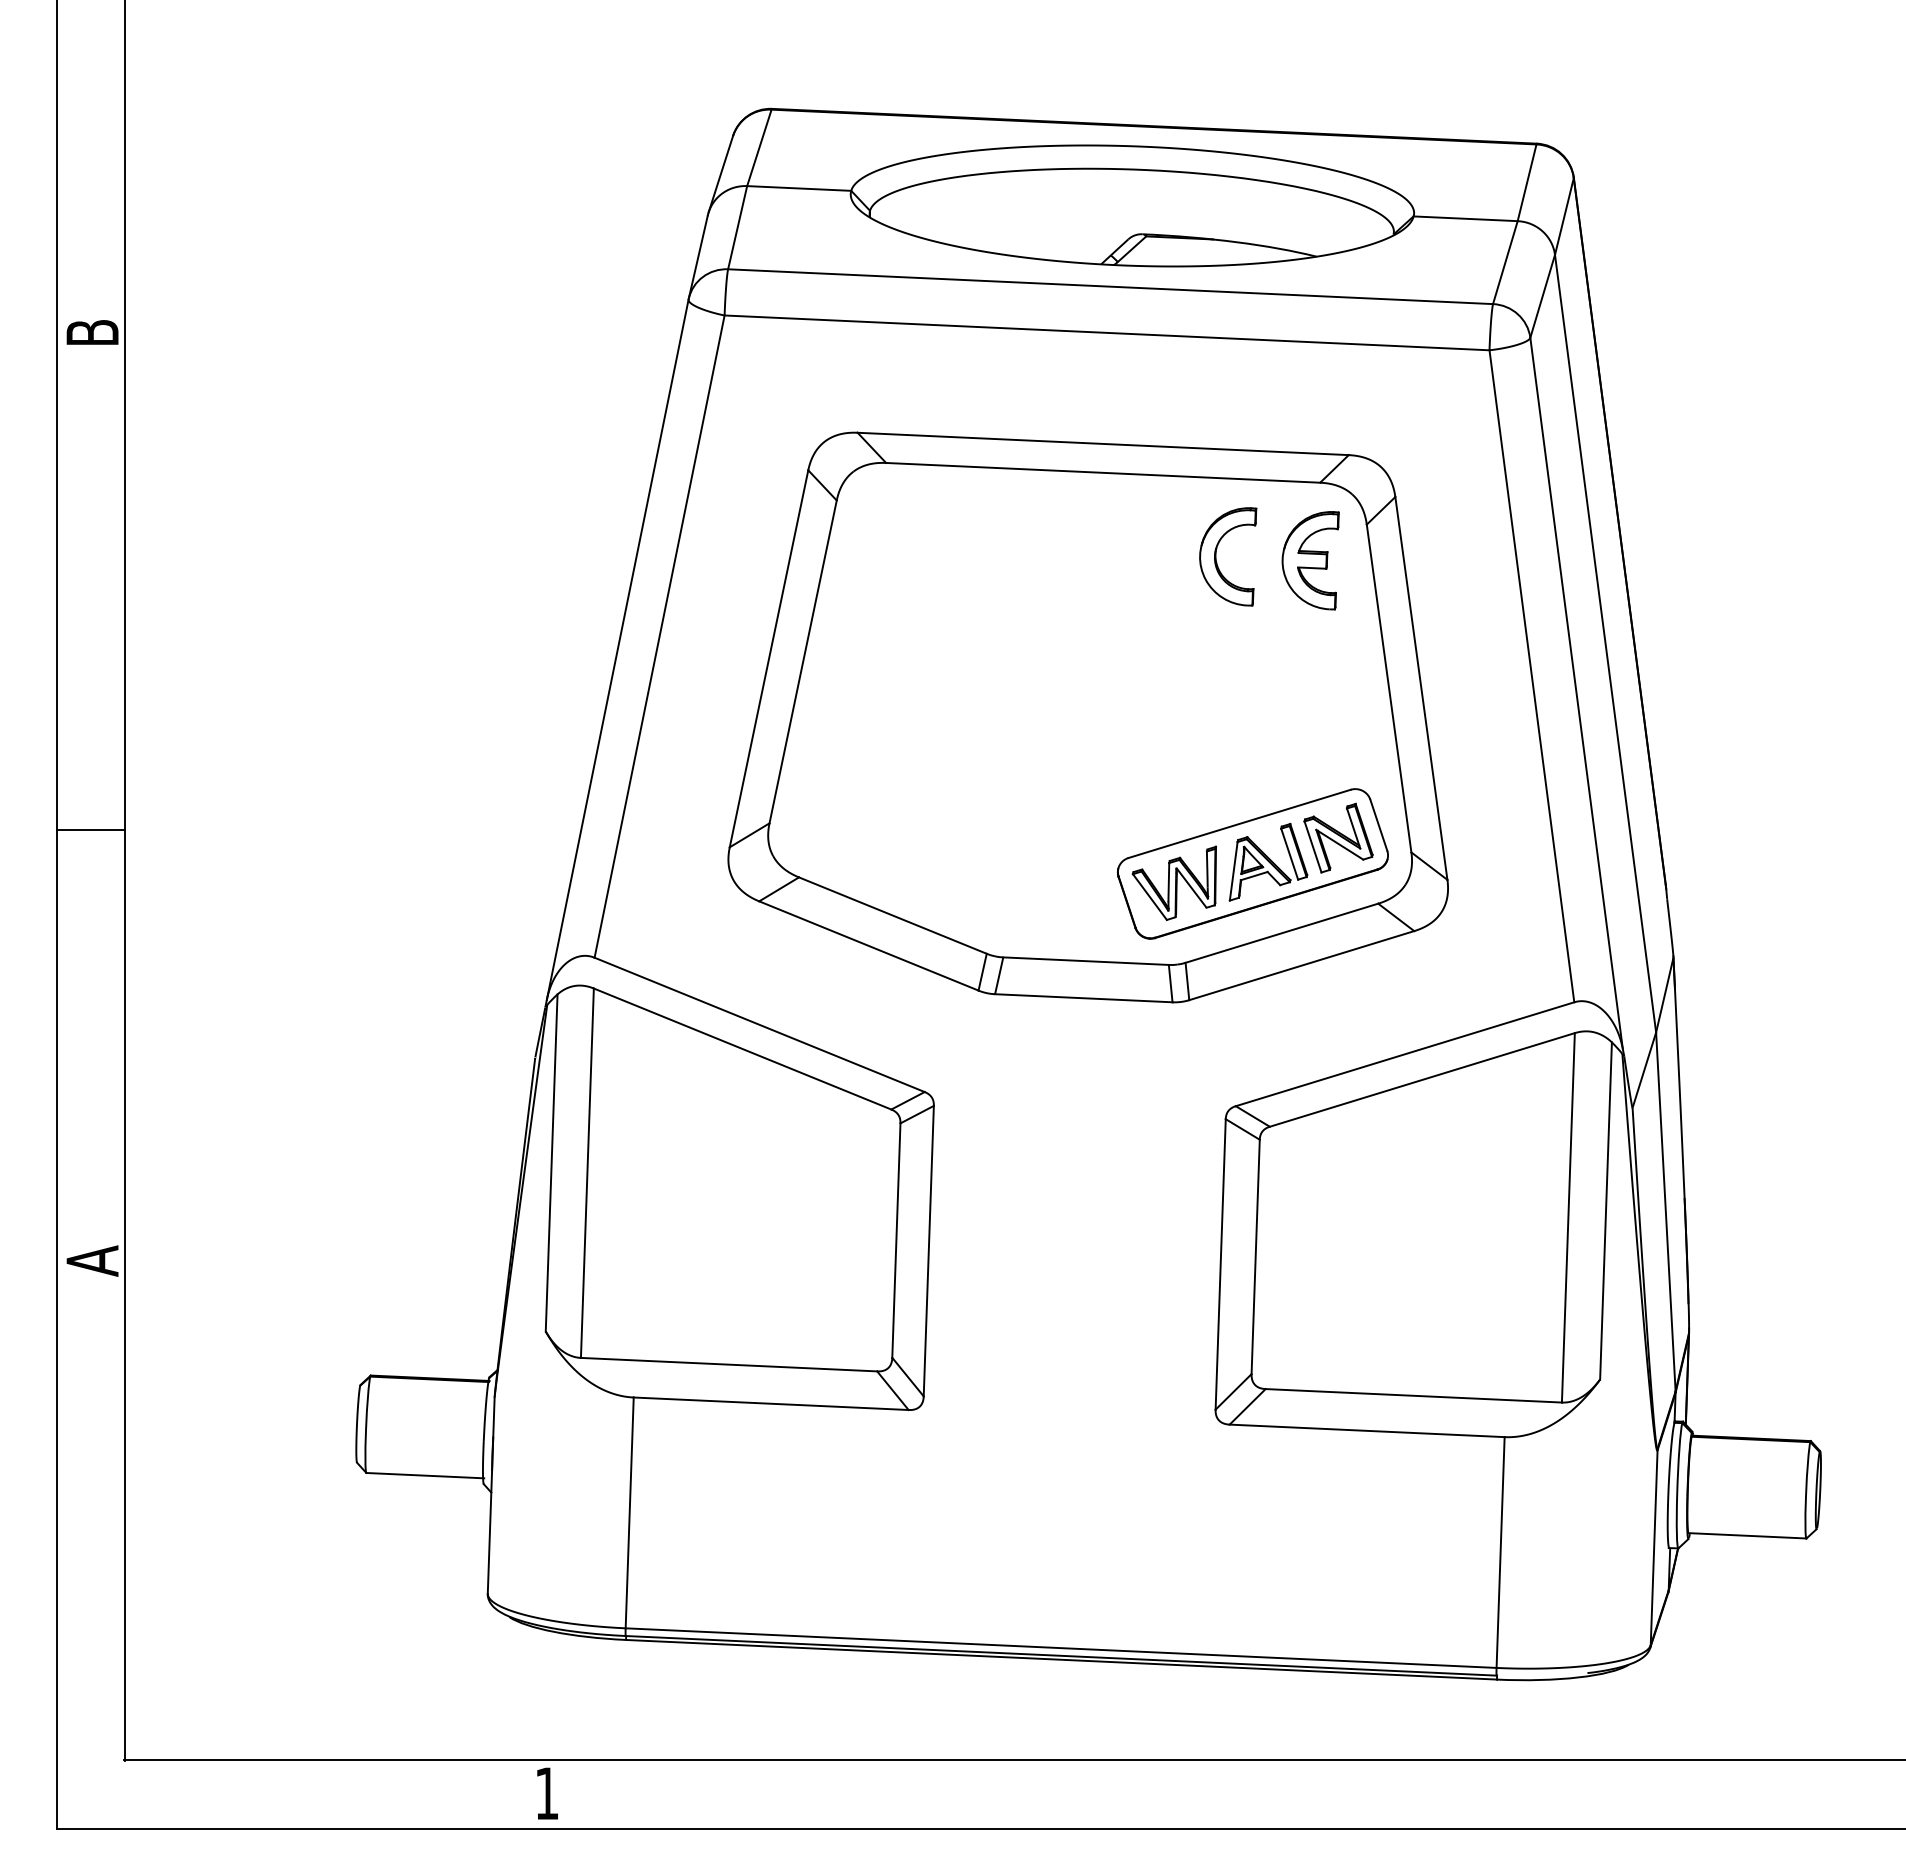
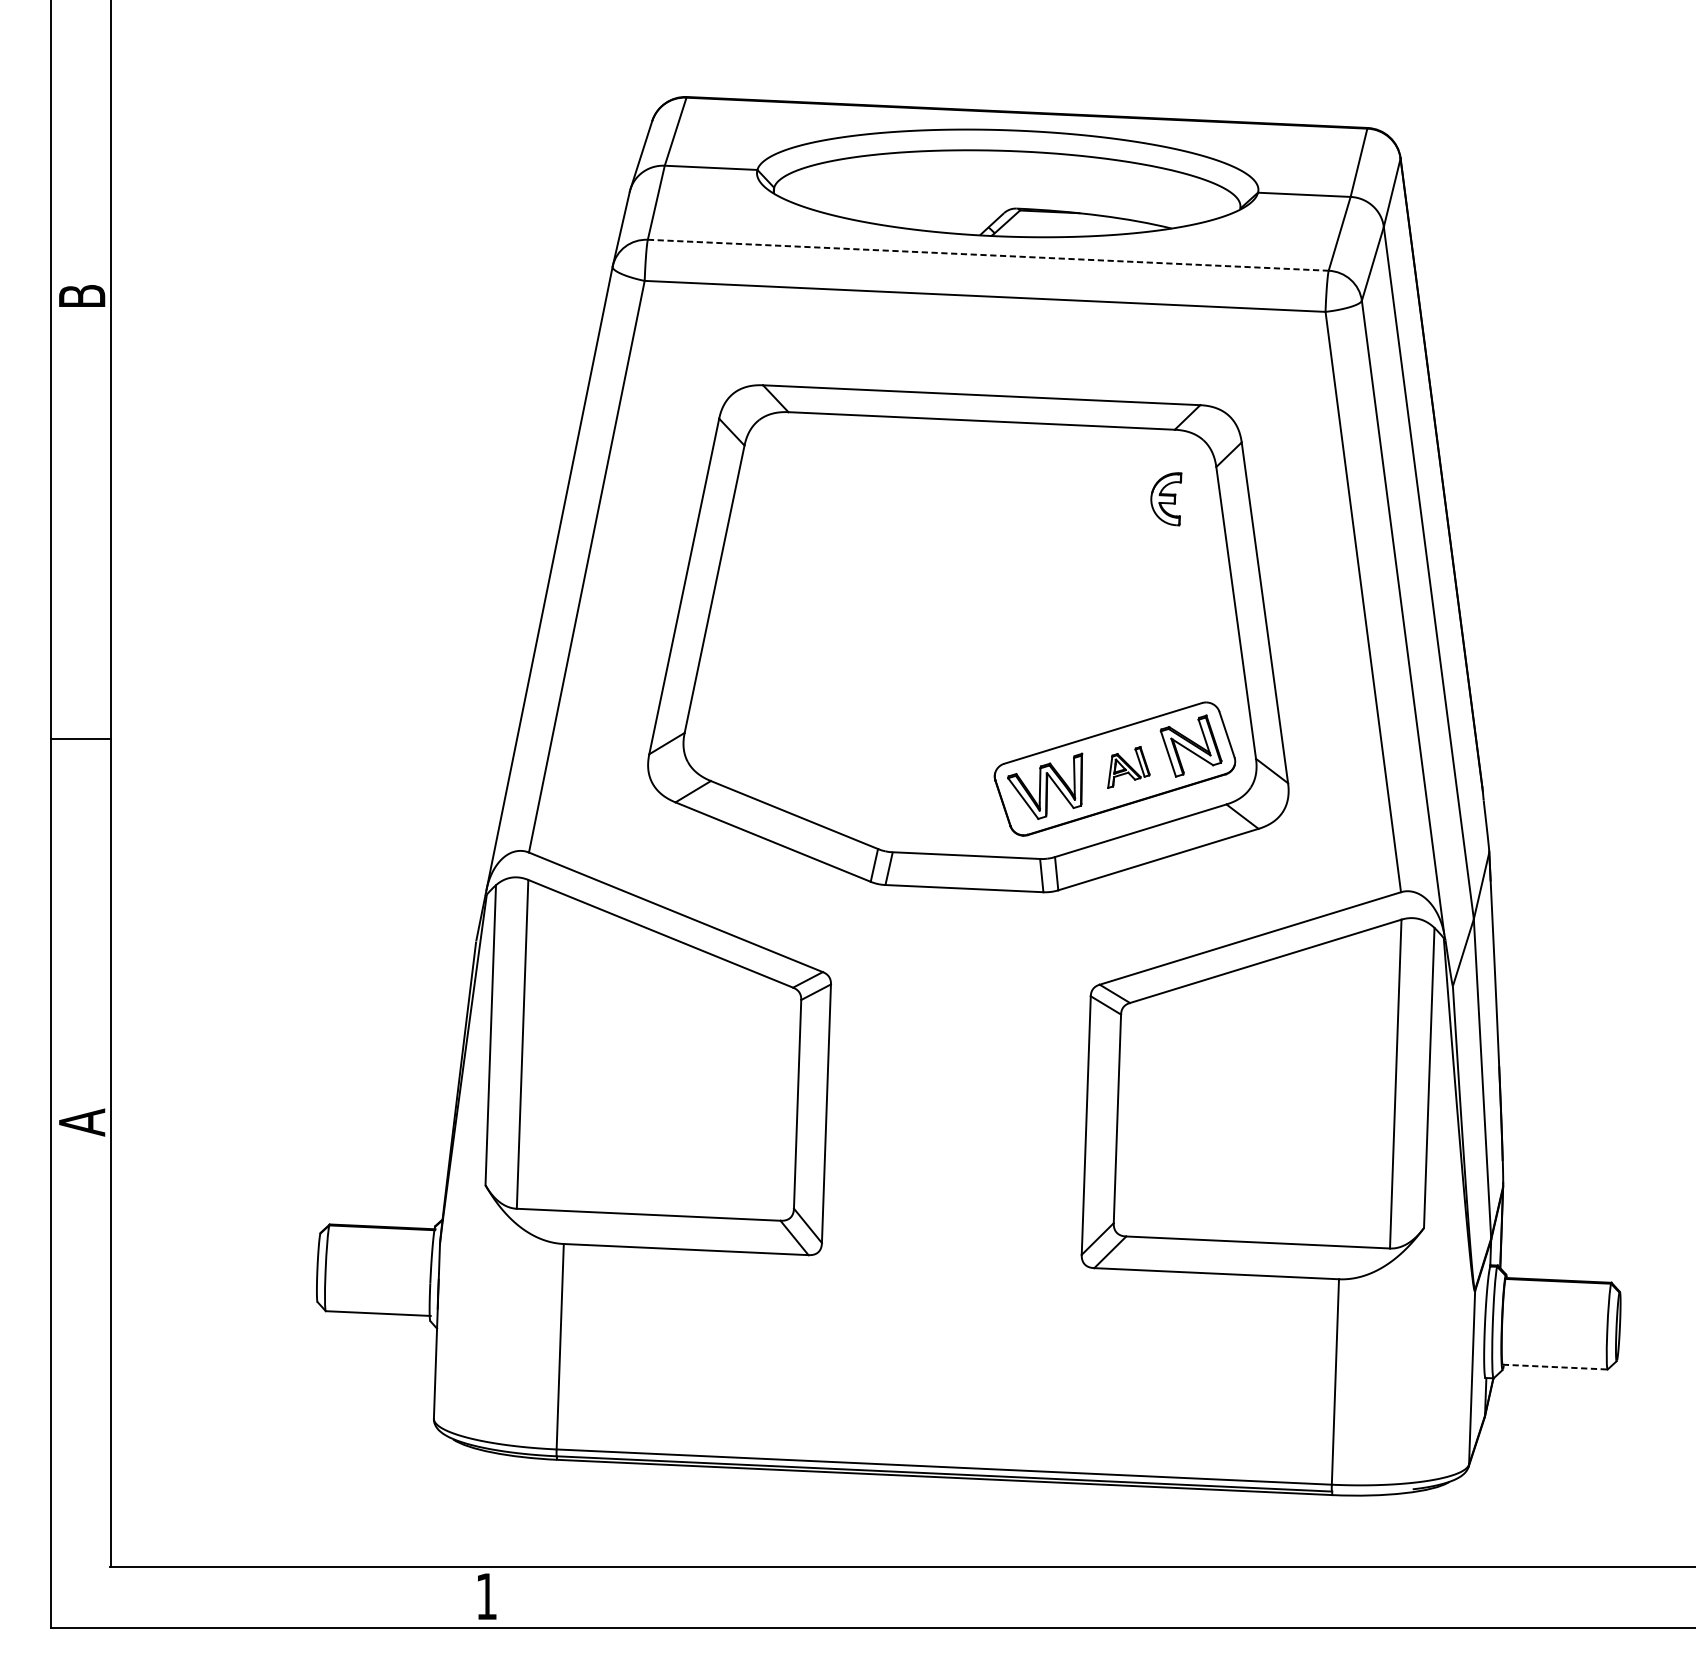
line: (1110, 286) -> (988, 255), solid -> dashed
part: (1216, 556) -> (1082, 495), removed
part: (1310, 560) -> (1166, 498), size x0.6
part: (1268, 861) -> (1128, 766), size x0.6
line: (1747, 1535) -> (1555, 1366), solid -> dashed

